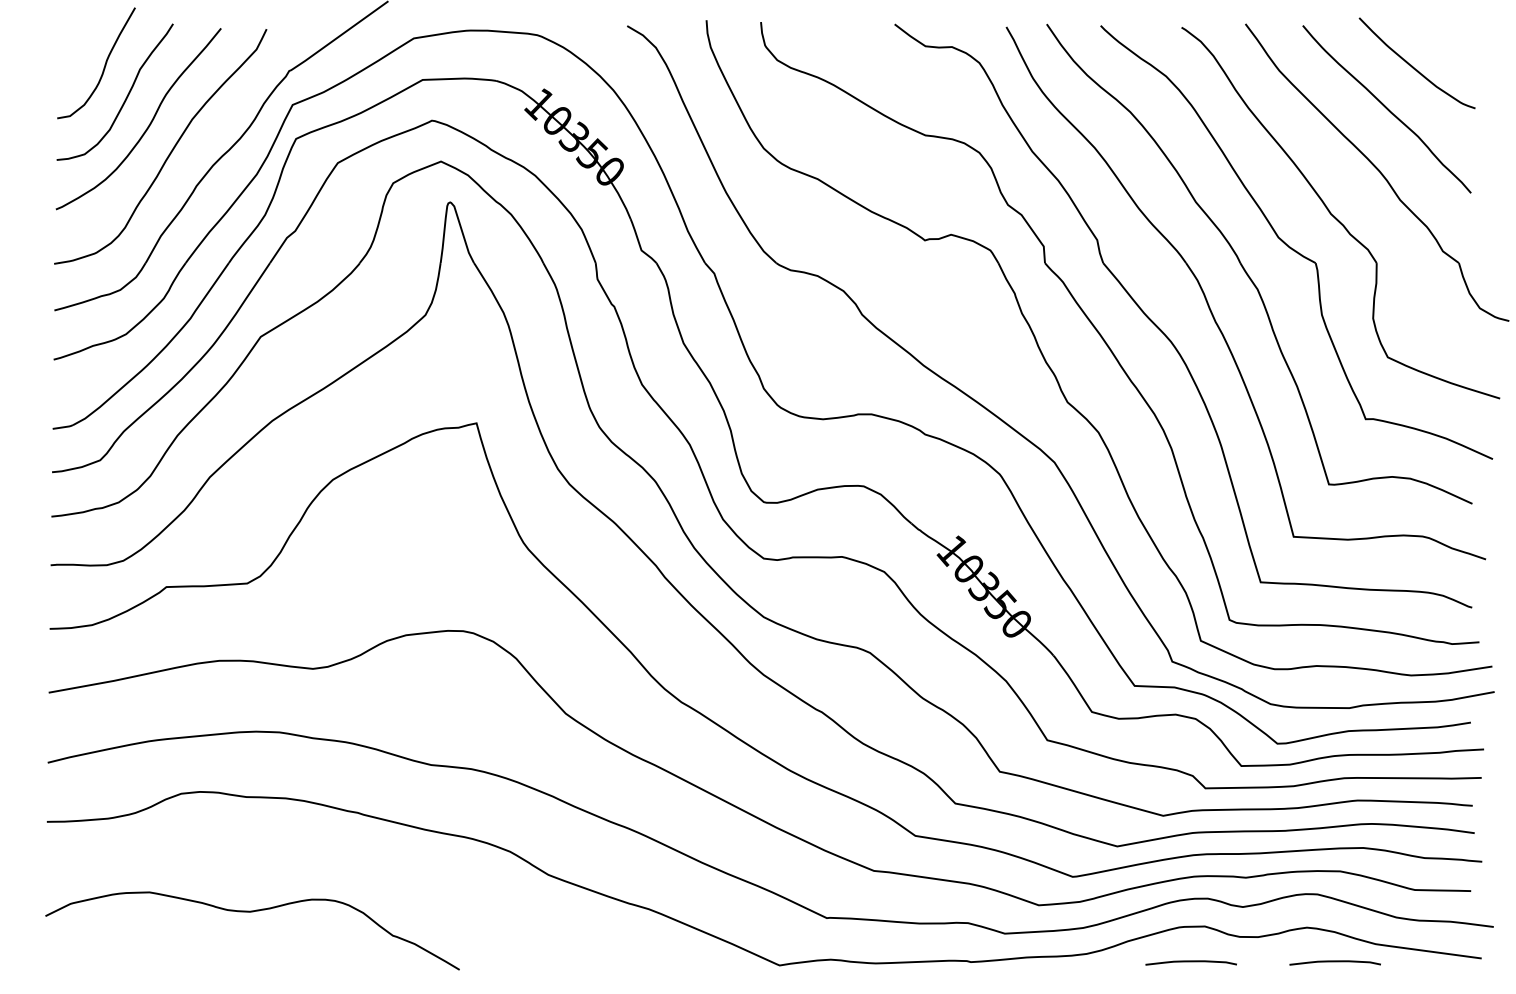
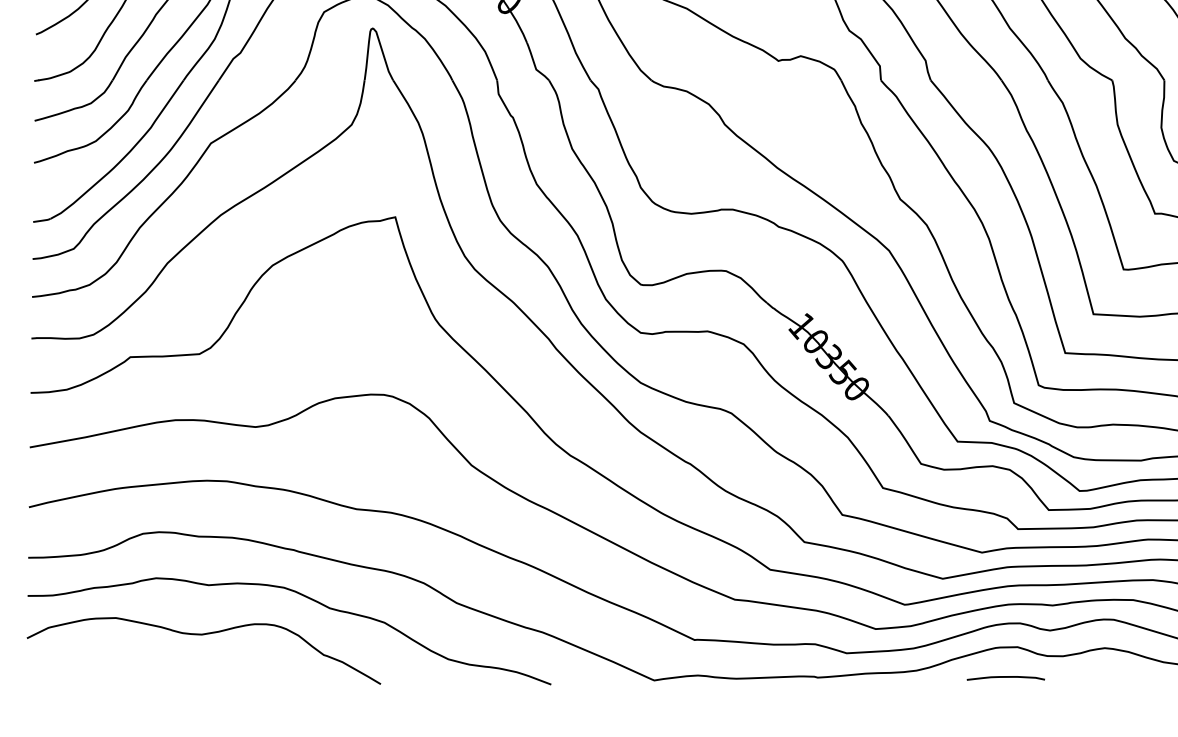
curve: (369, 867) -> (303, 596), added
curve: (1334, 962) -> (1128, 677), removed

